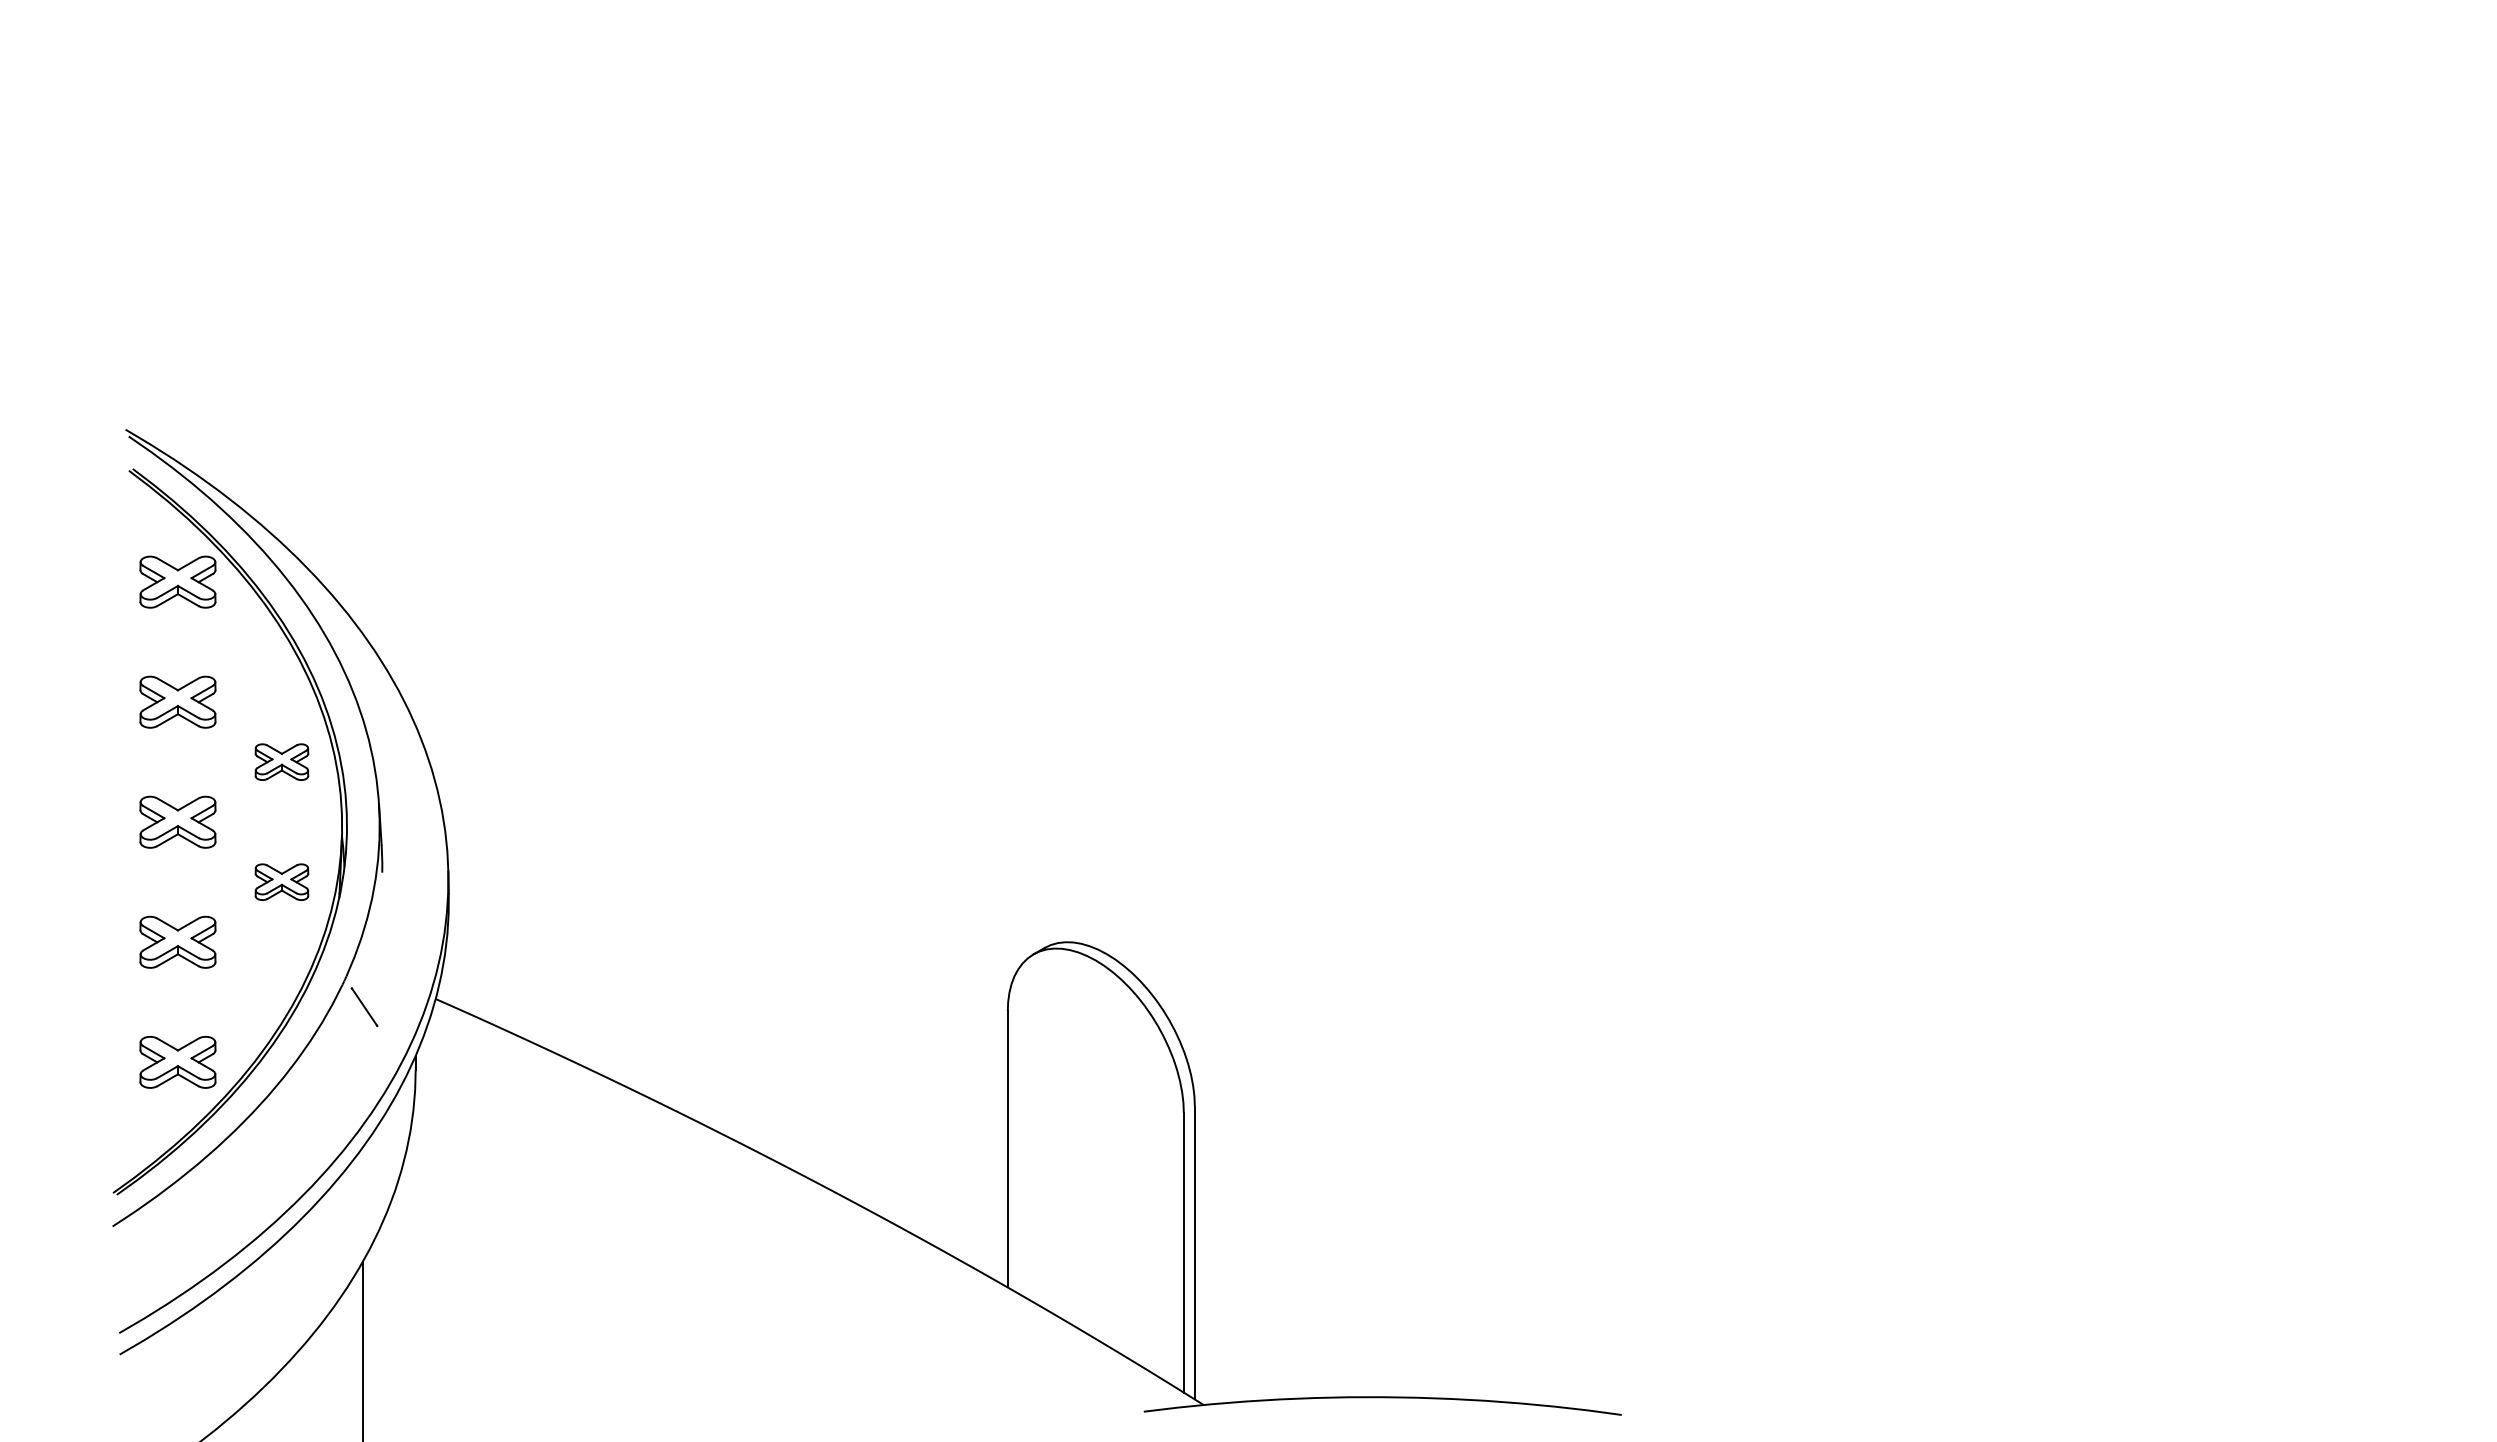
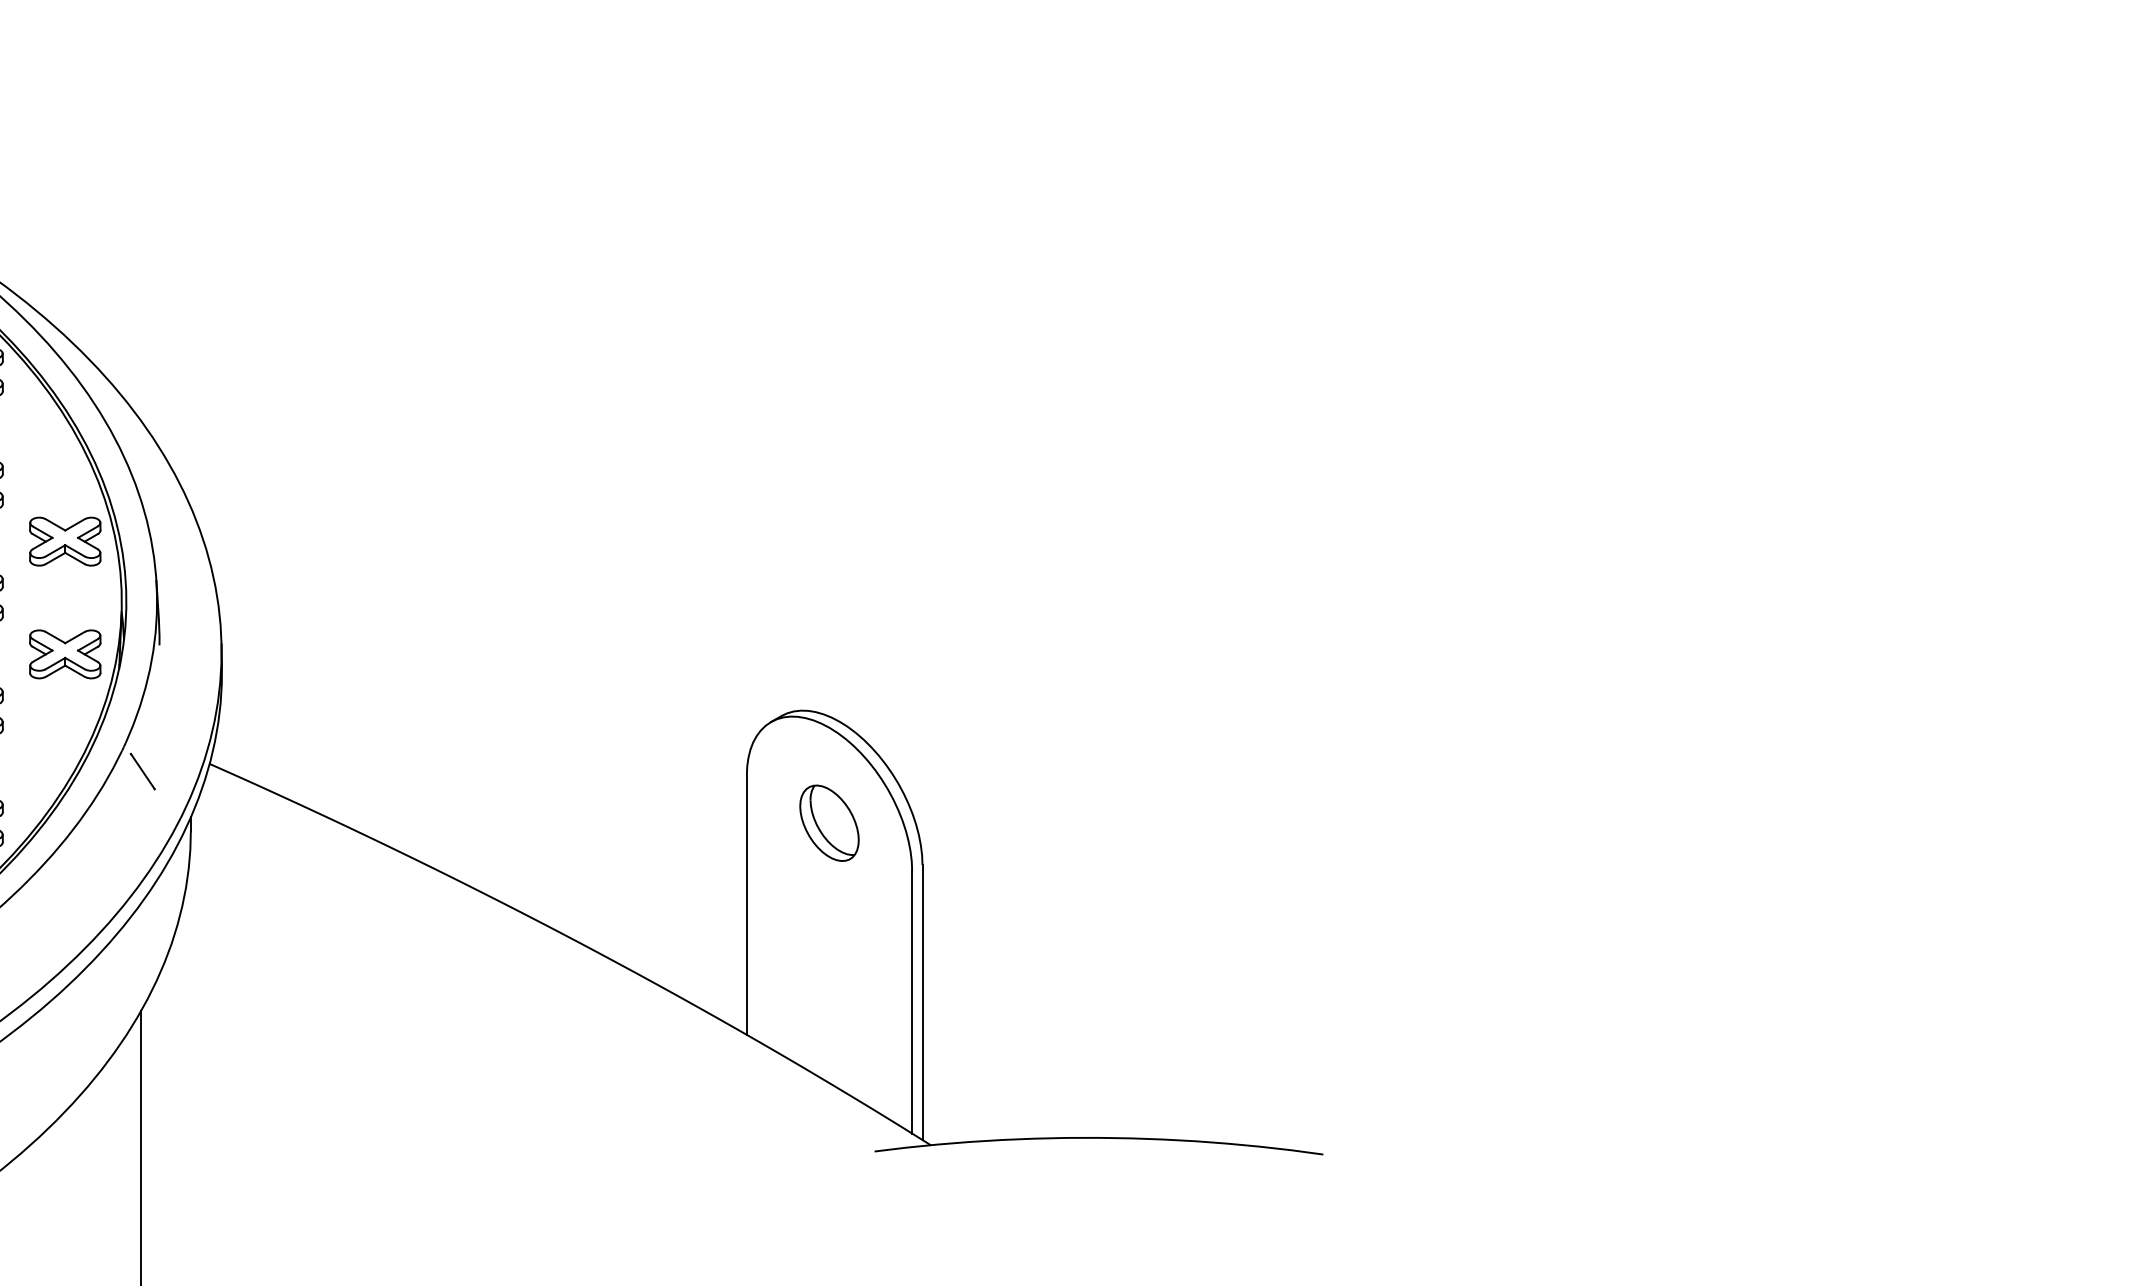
part: (281, 761) -> (64, 540), size x1.43
part: (281, 881) -> (64, 653), size x1.43
part: (1095, 1062) -> (829, 823), added

